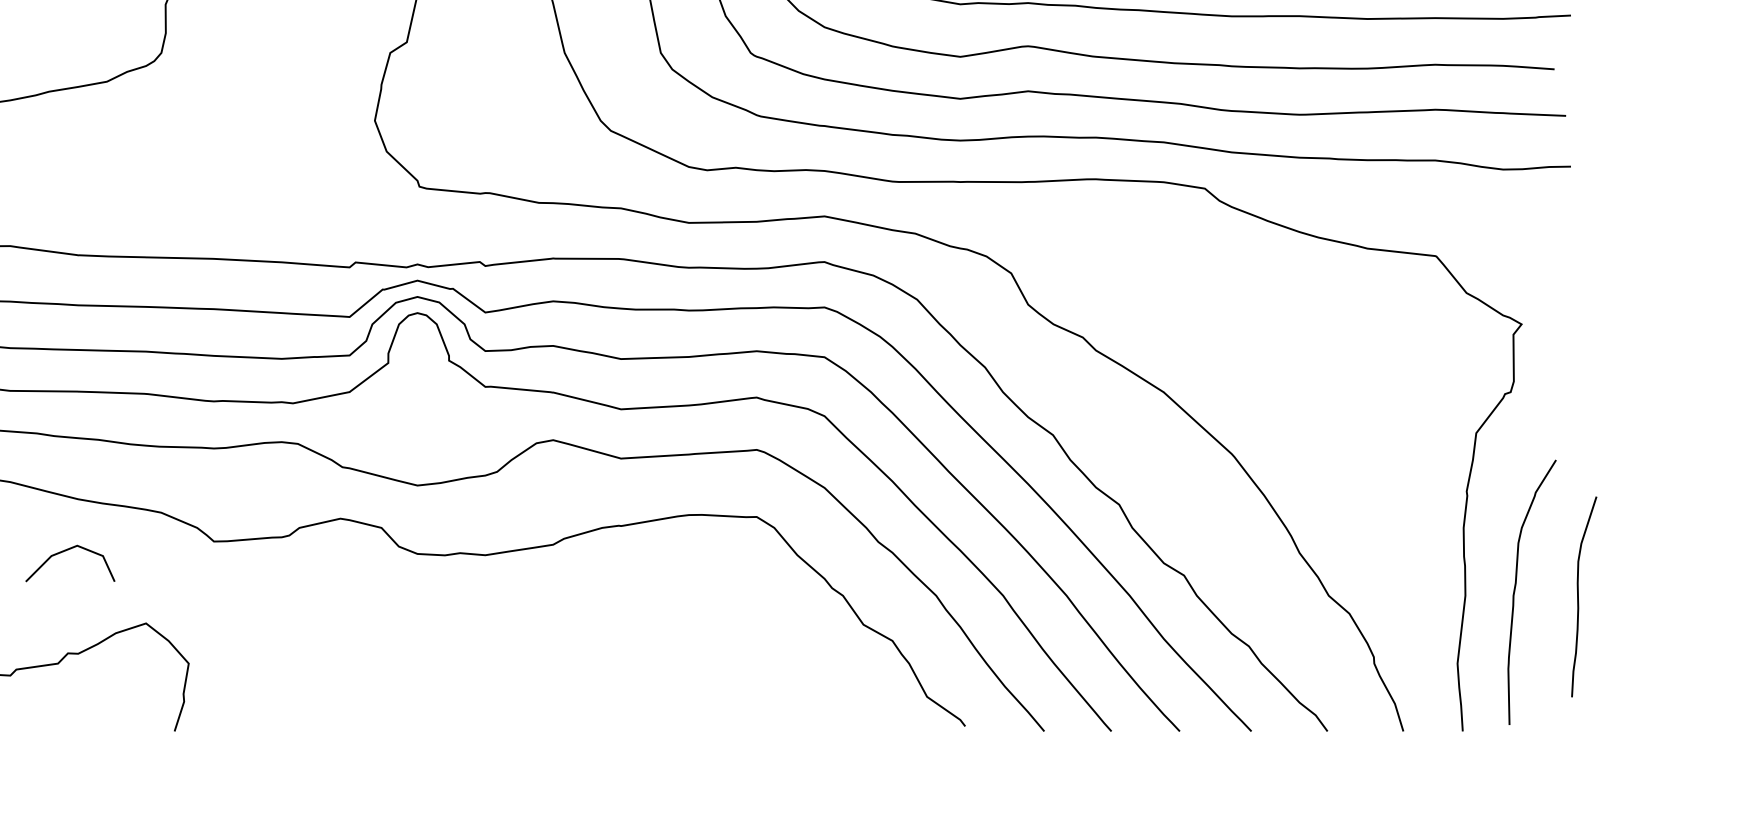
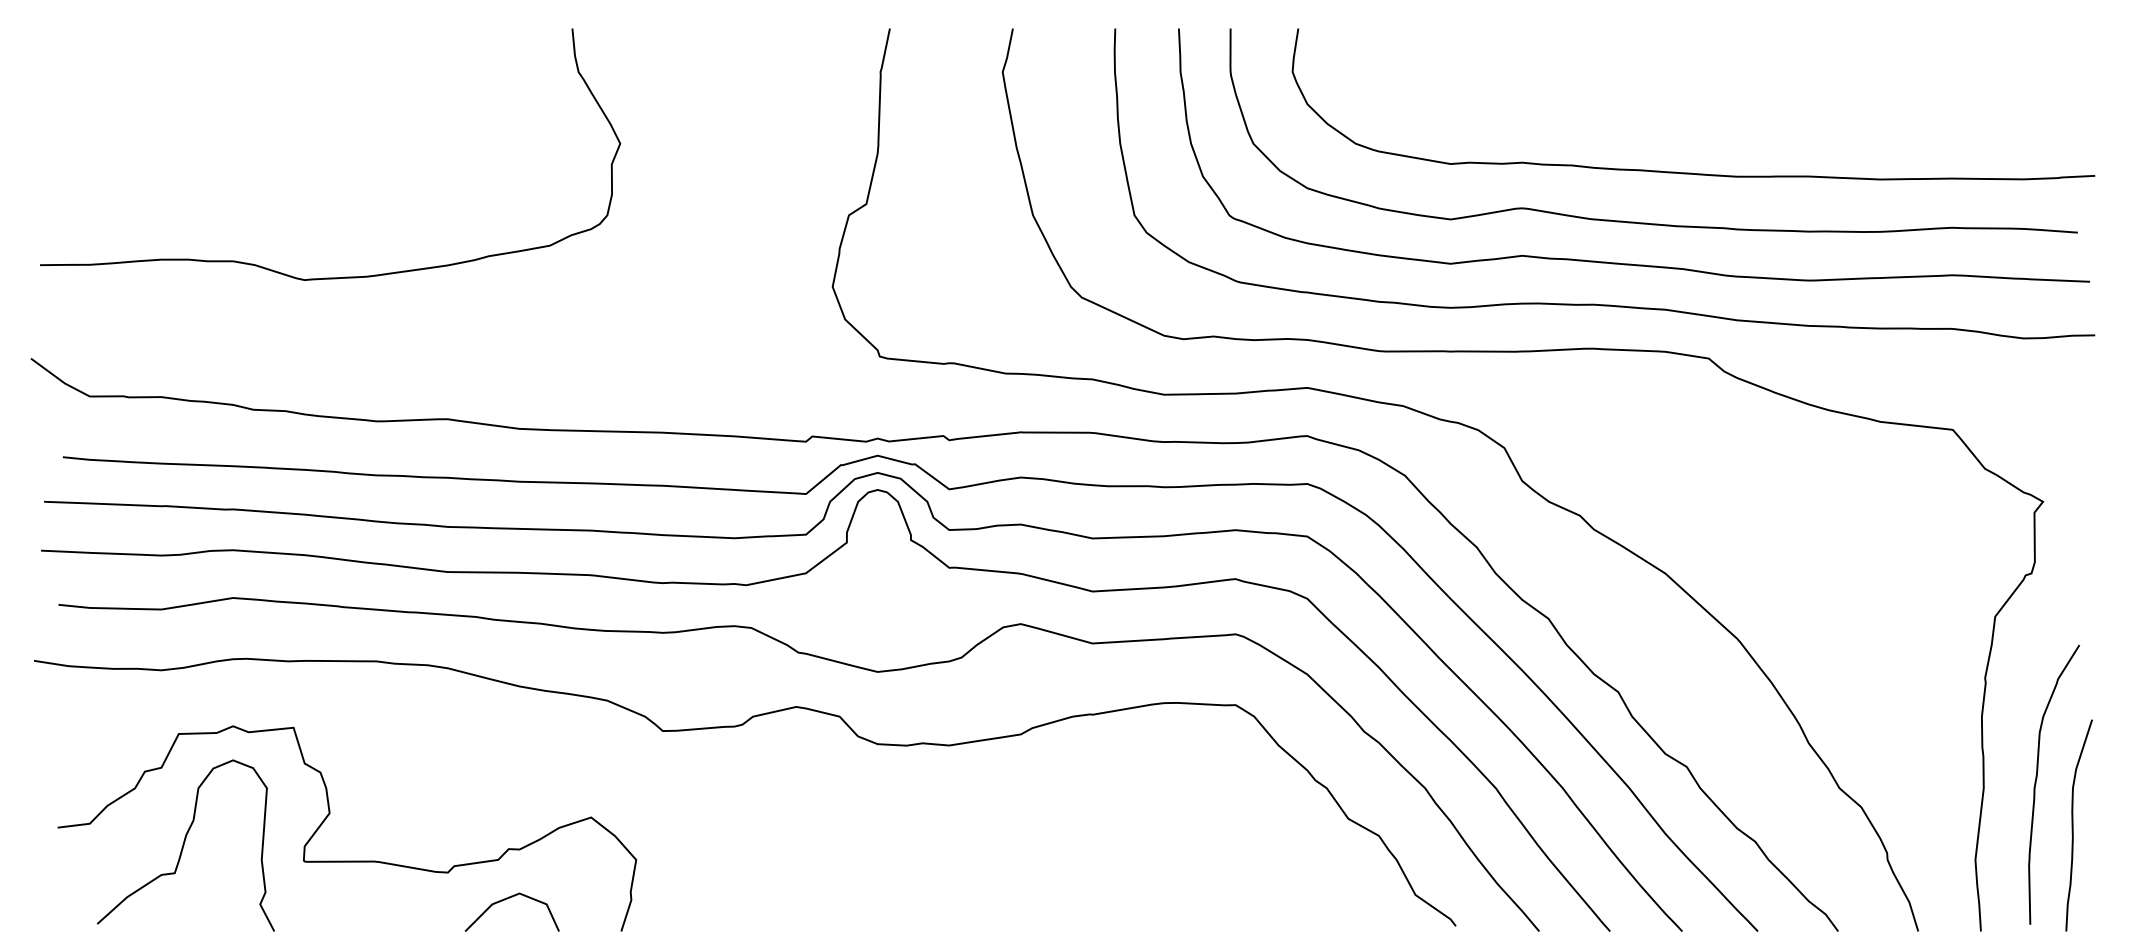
line: (63, 552) -> (505, 900), moved
curve: (1578, 596) -> (2073, 825), moved

